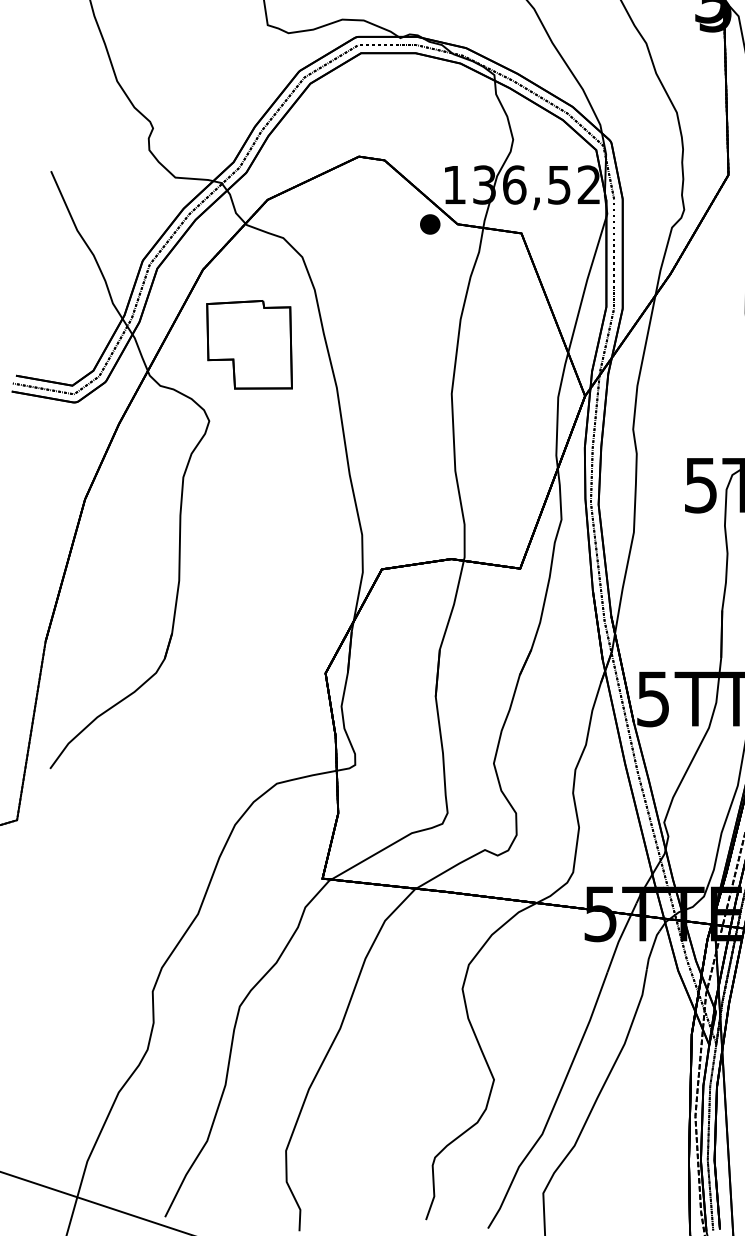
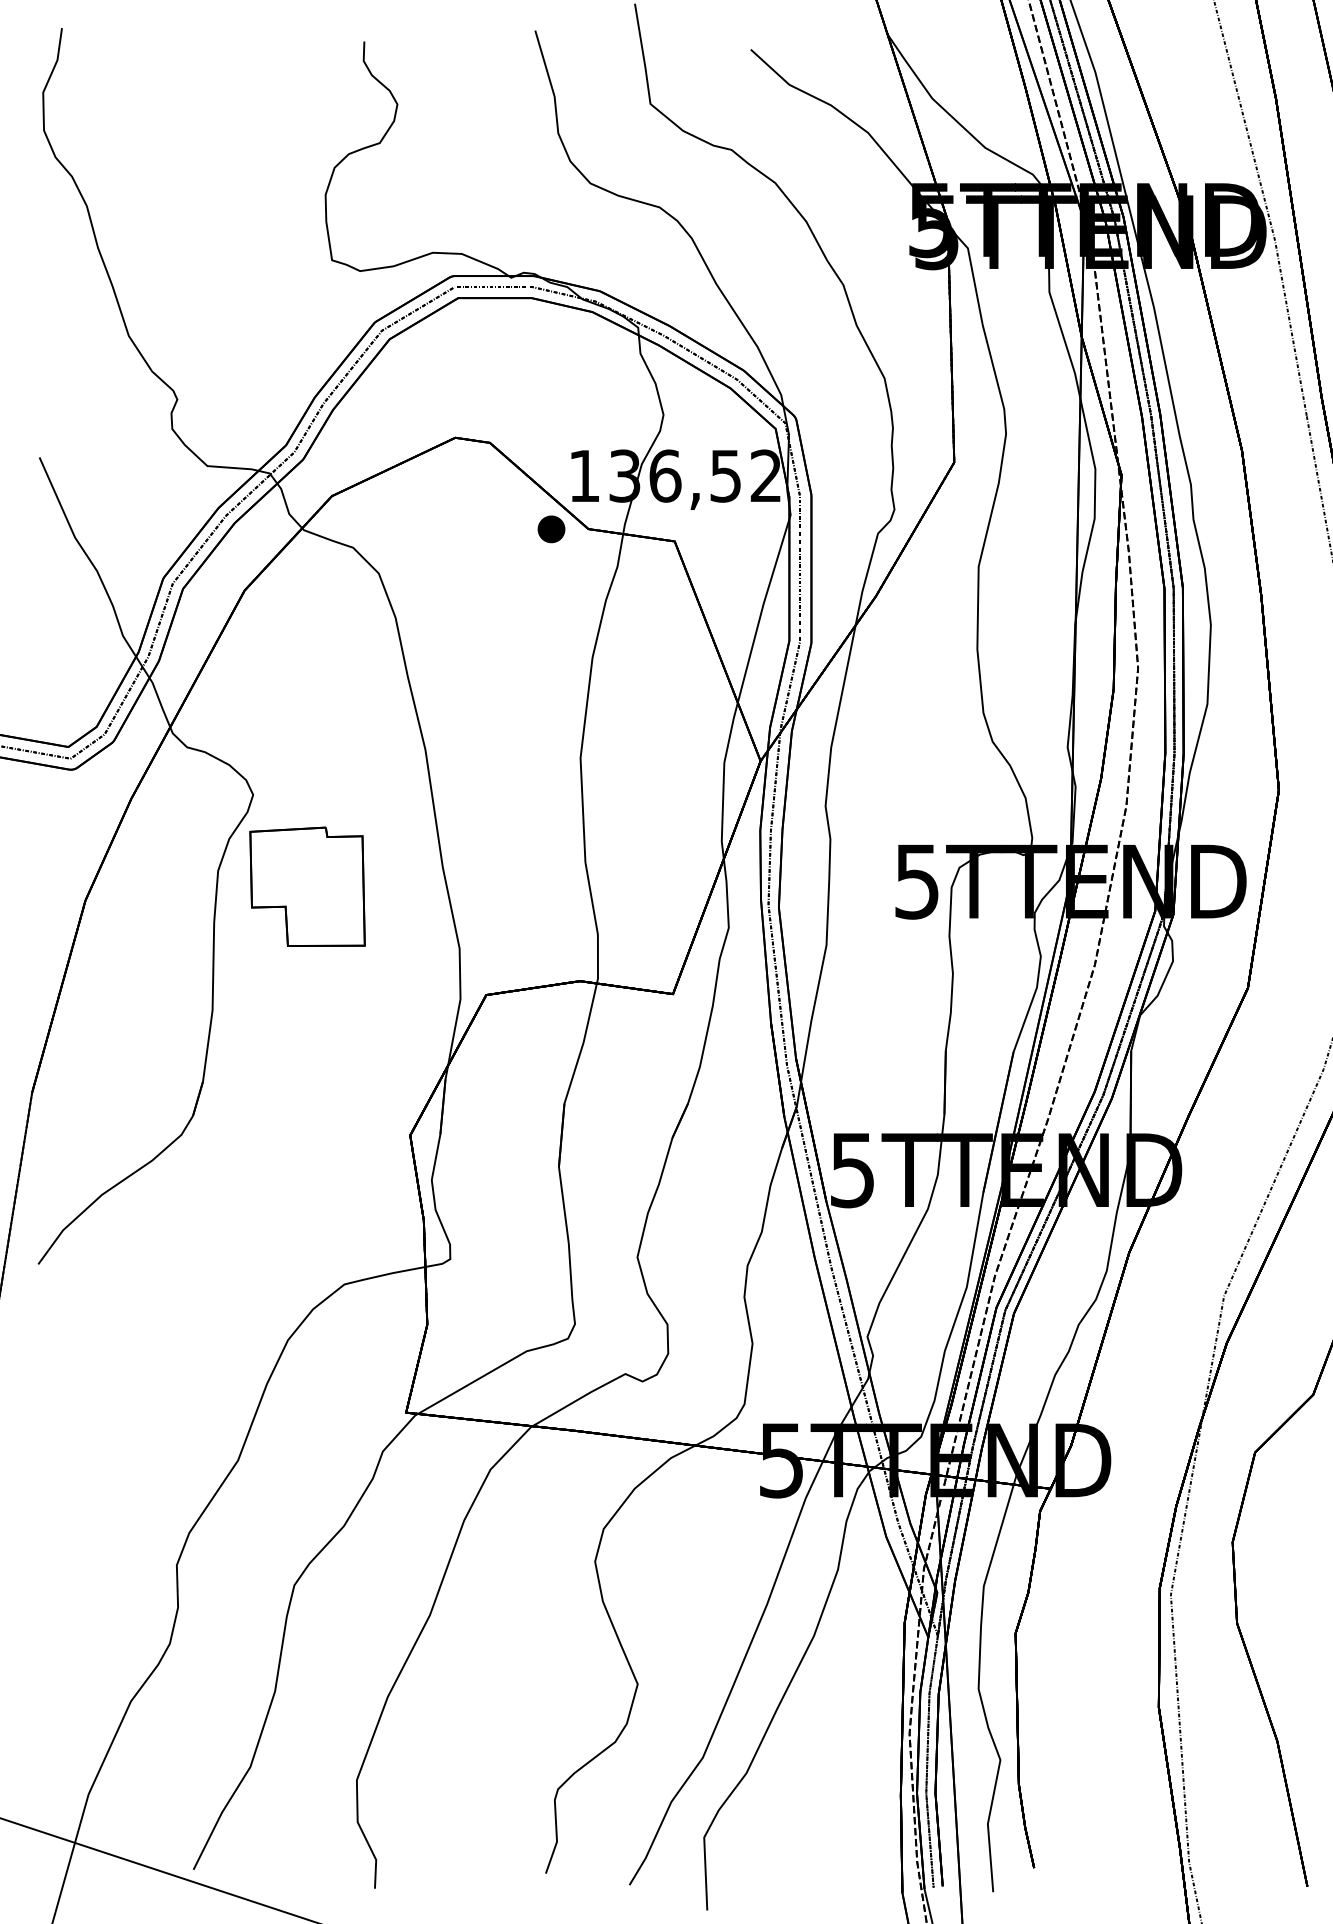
part: (249, 344) -> (307, 886), moved

